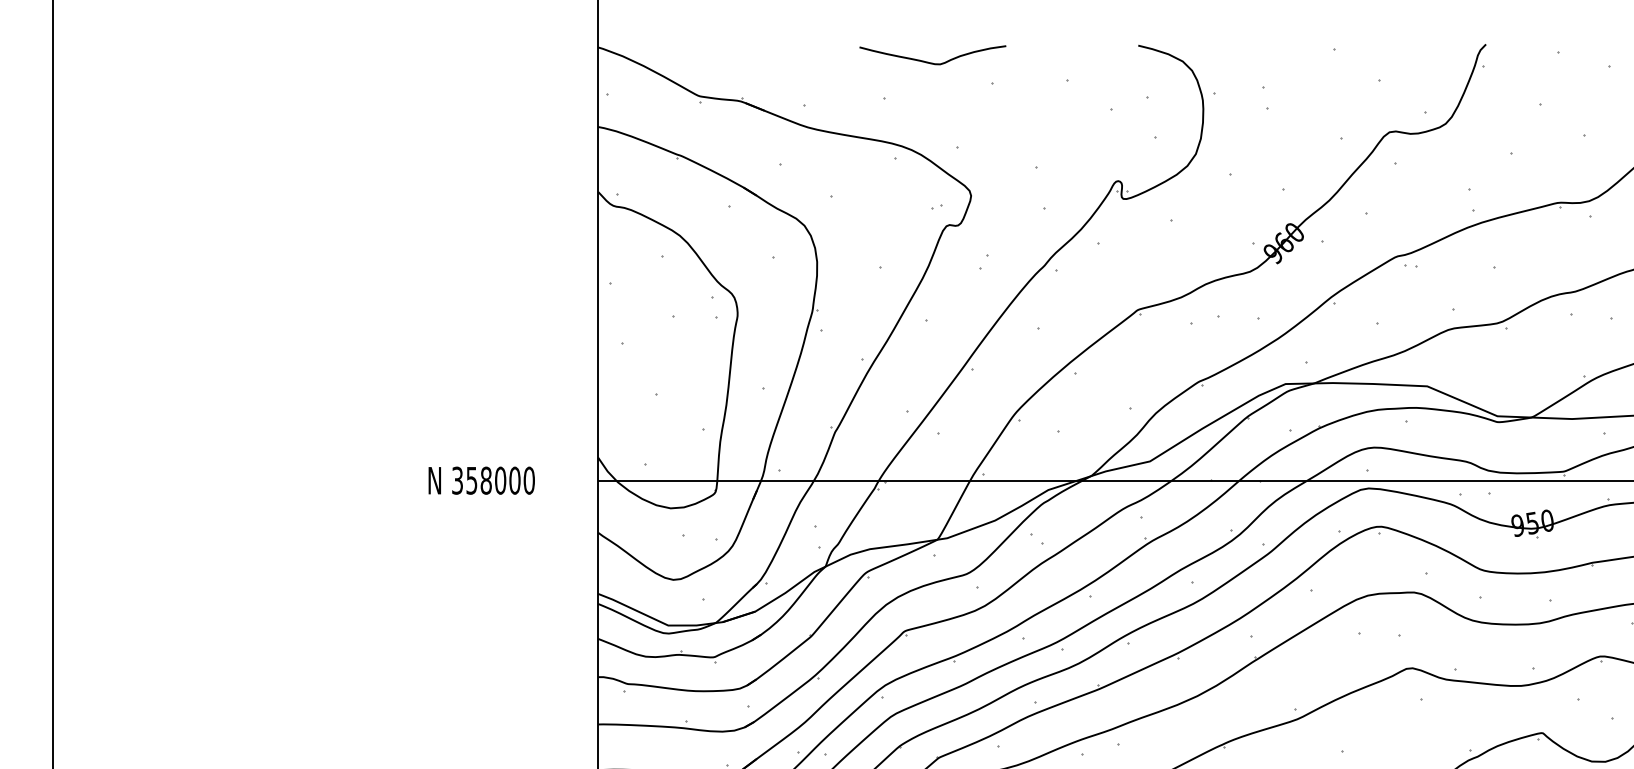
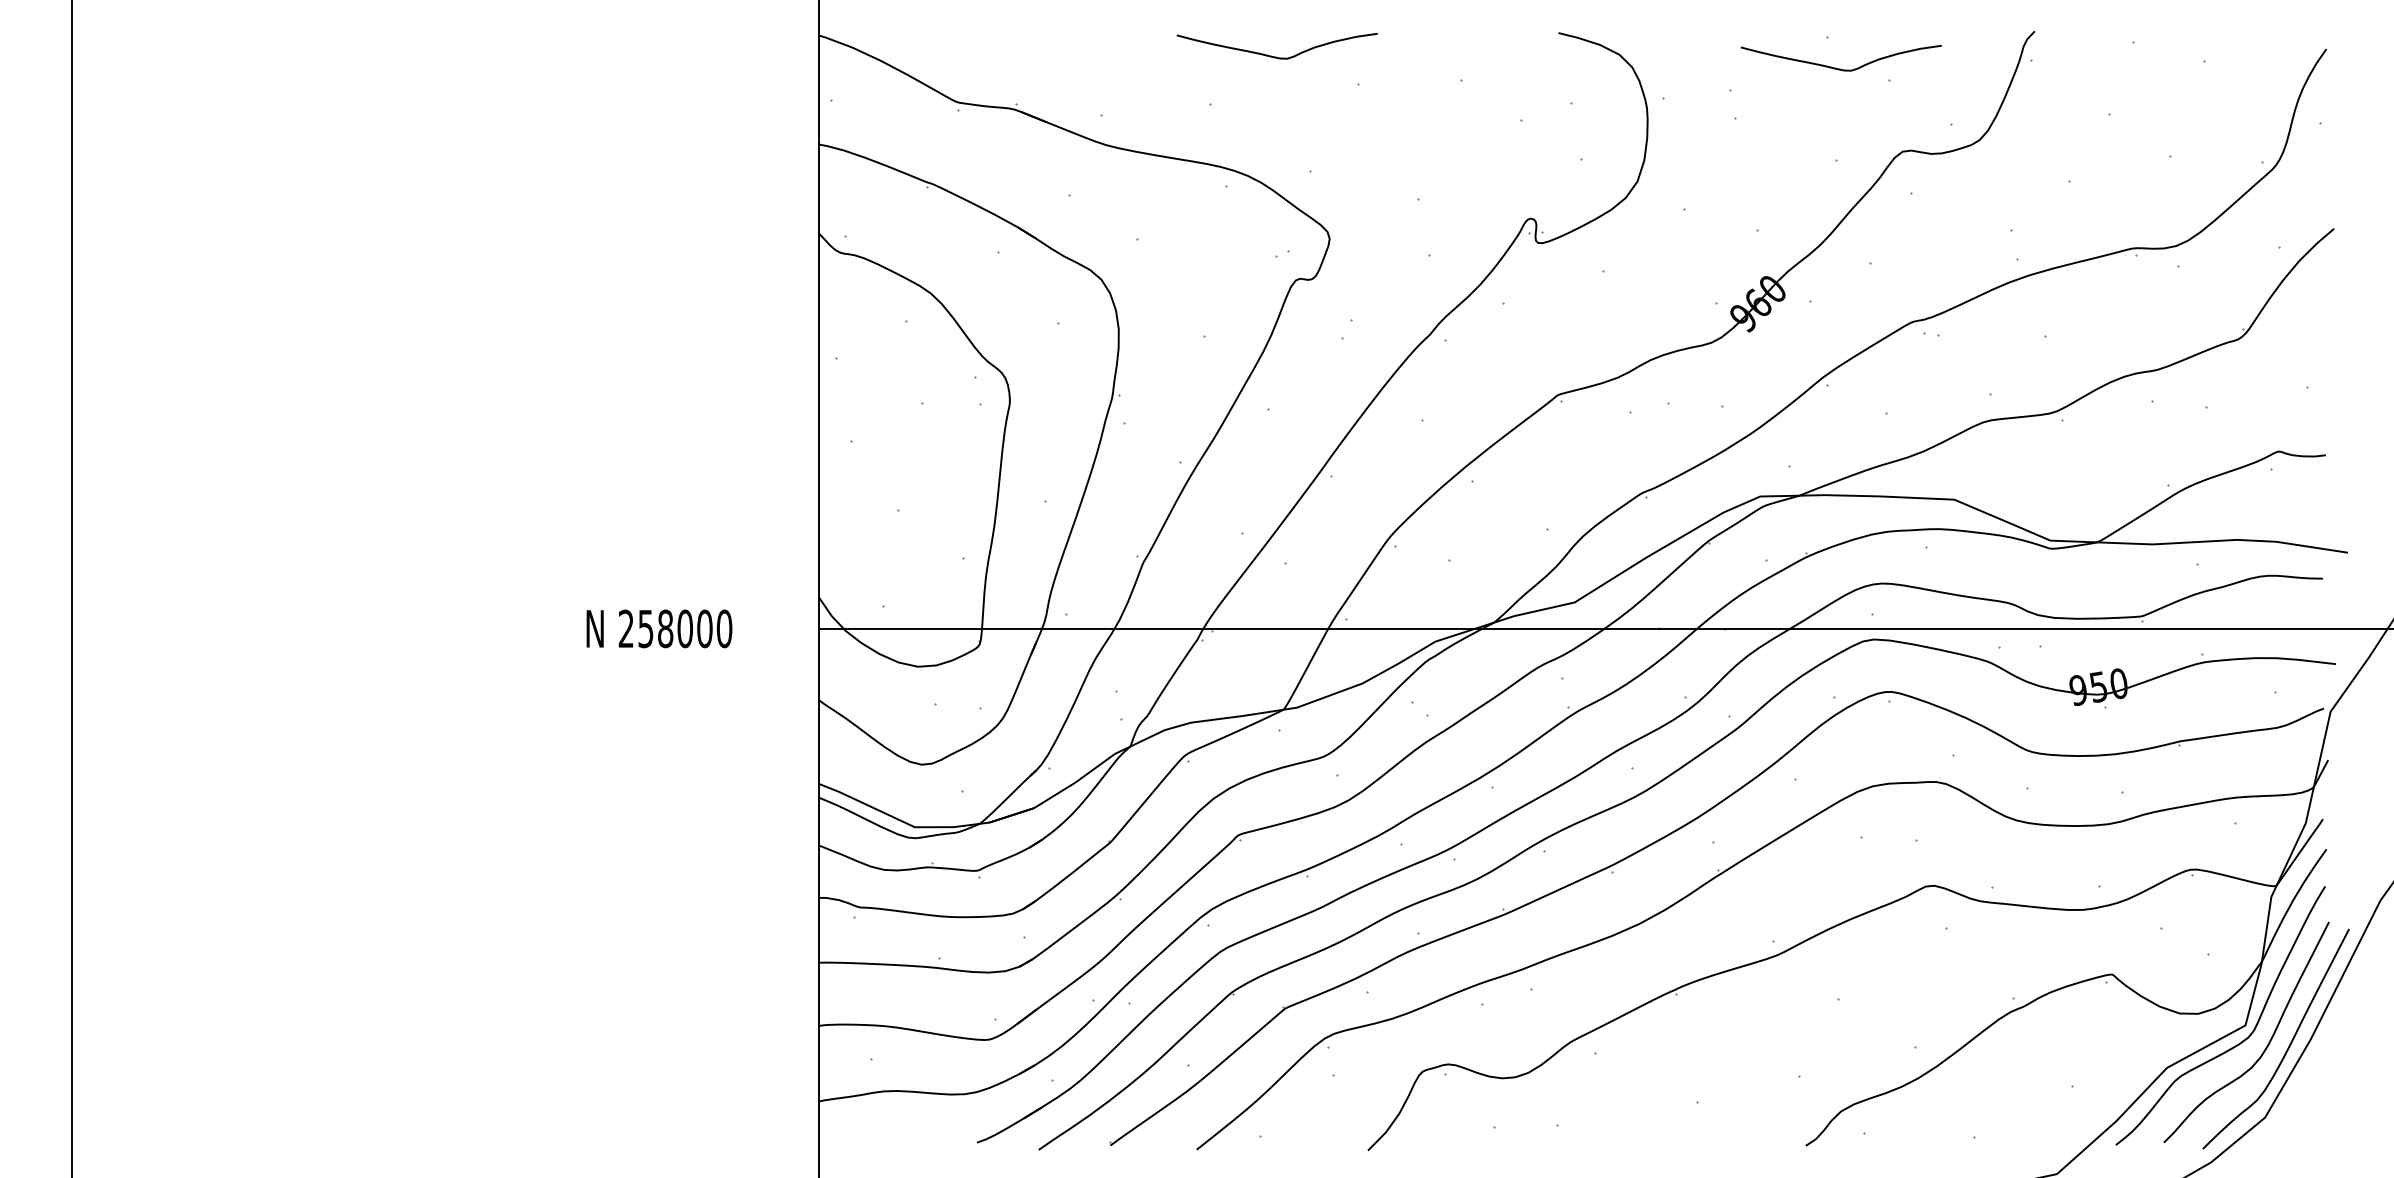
curve: (1344, 71) -> (1840, 68), added
text: (456, 480) -> (625, 628), 358000 -> 258000

